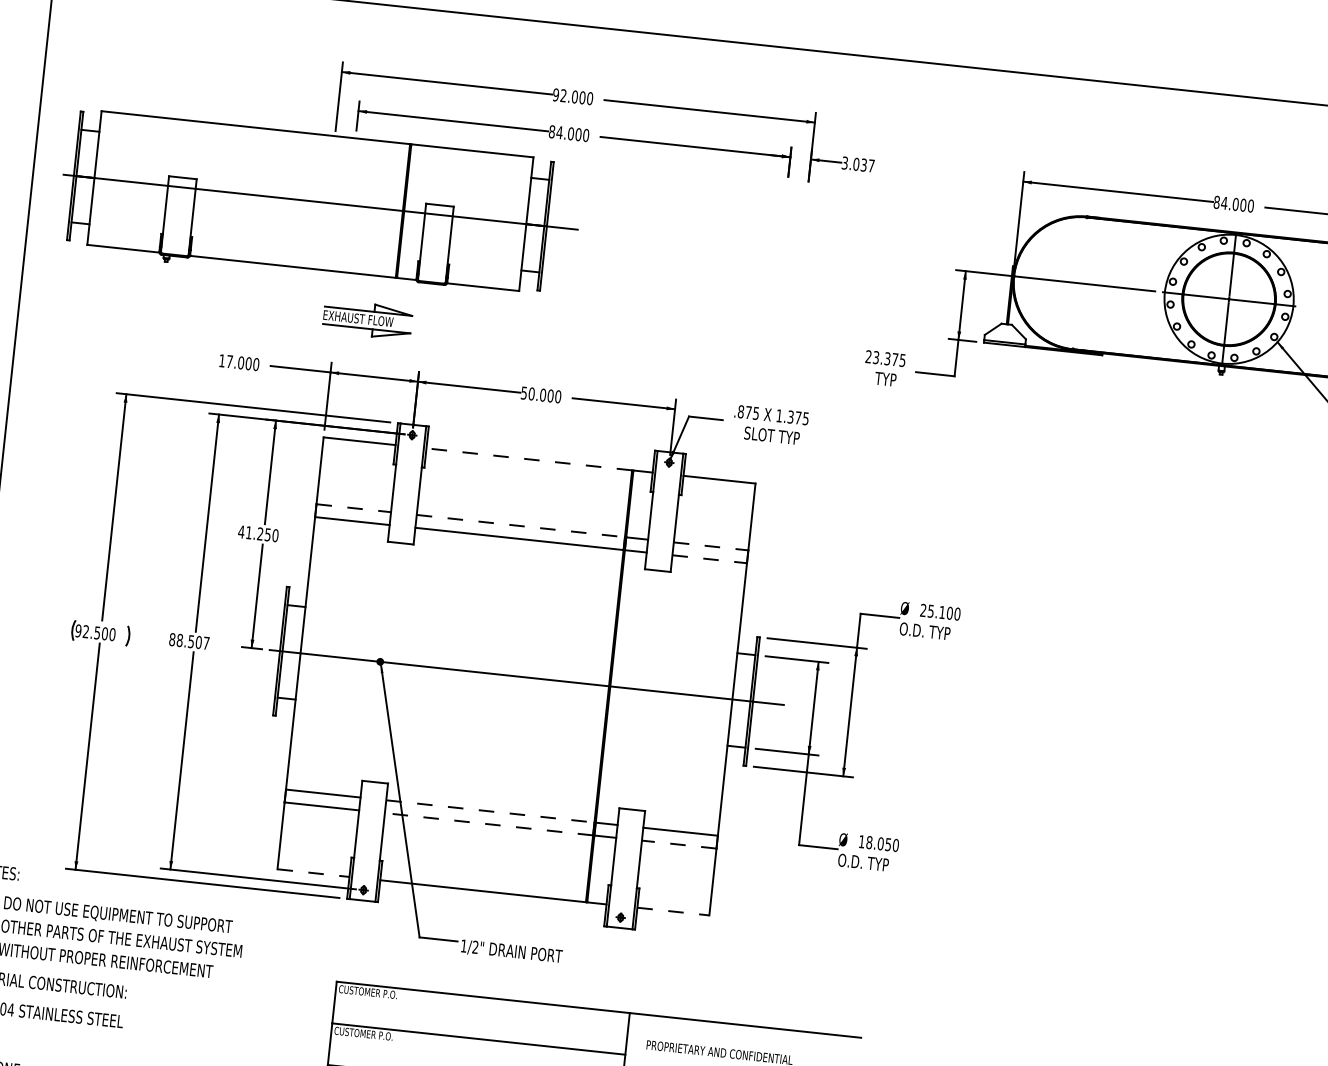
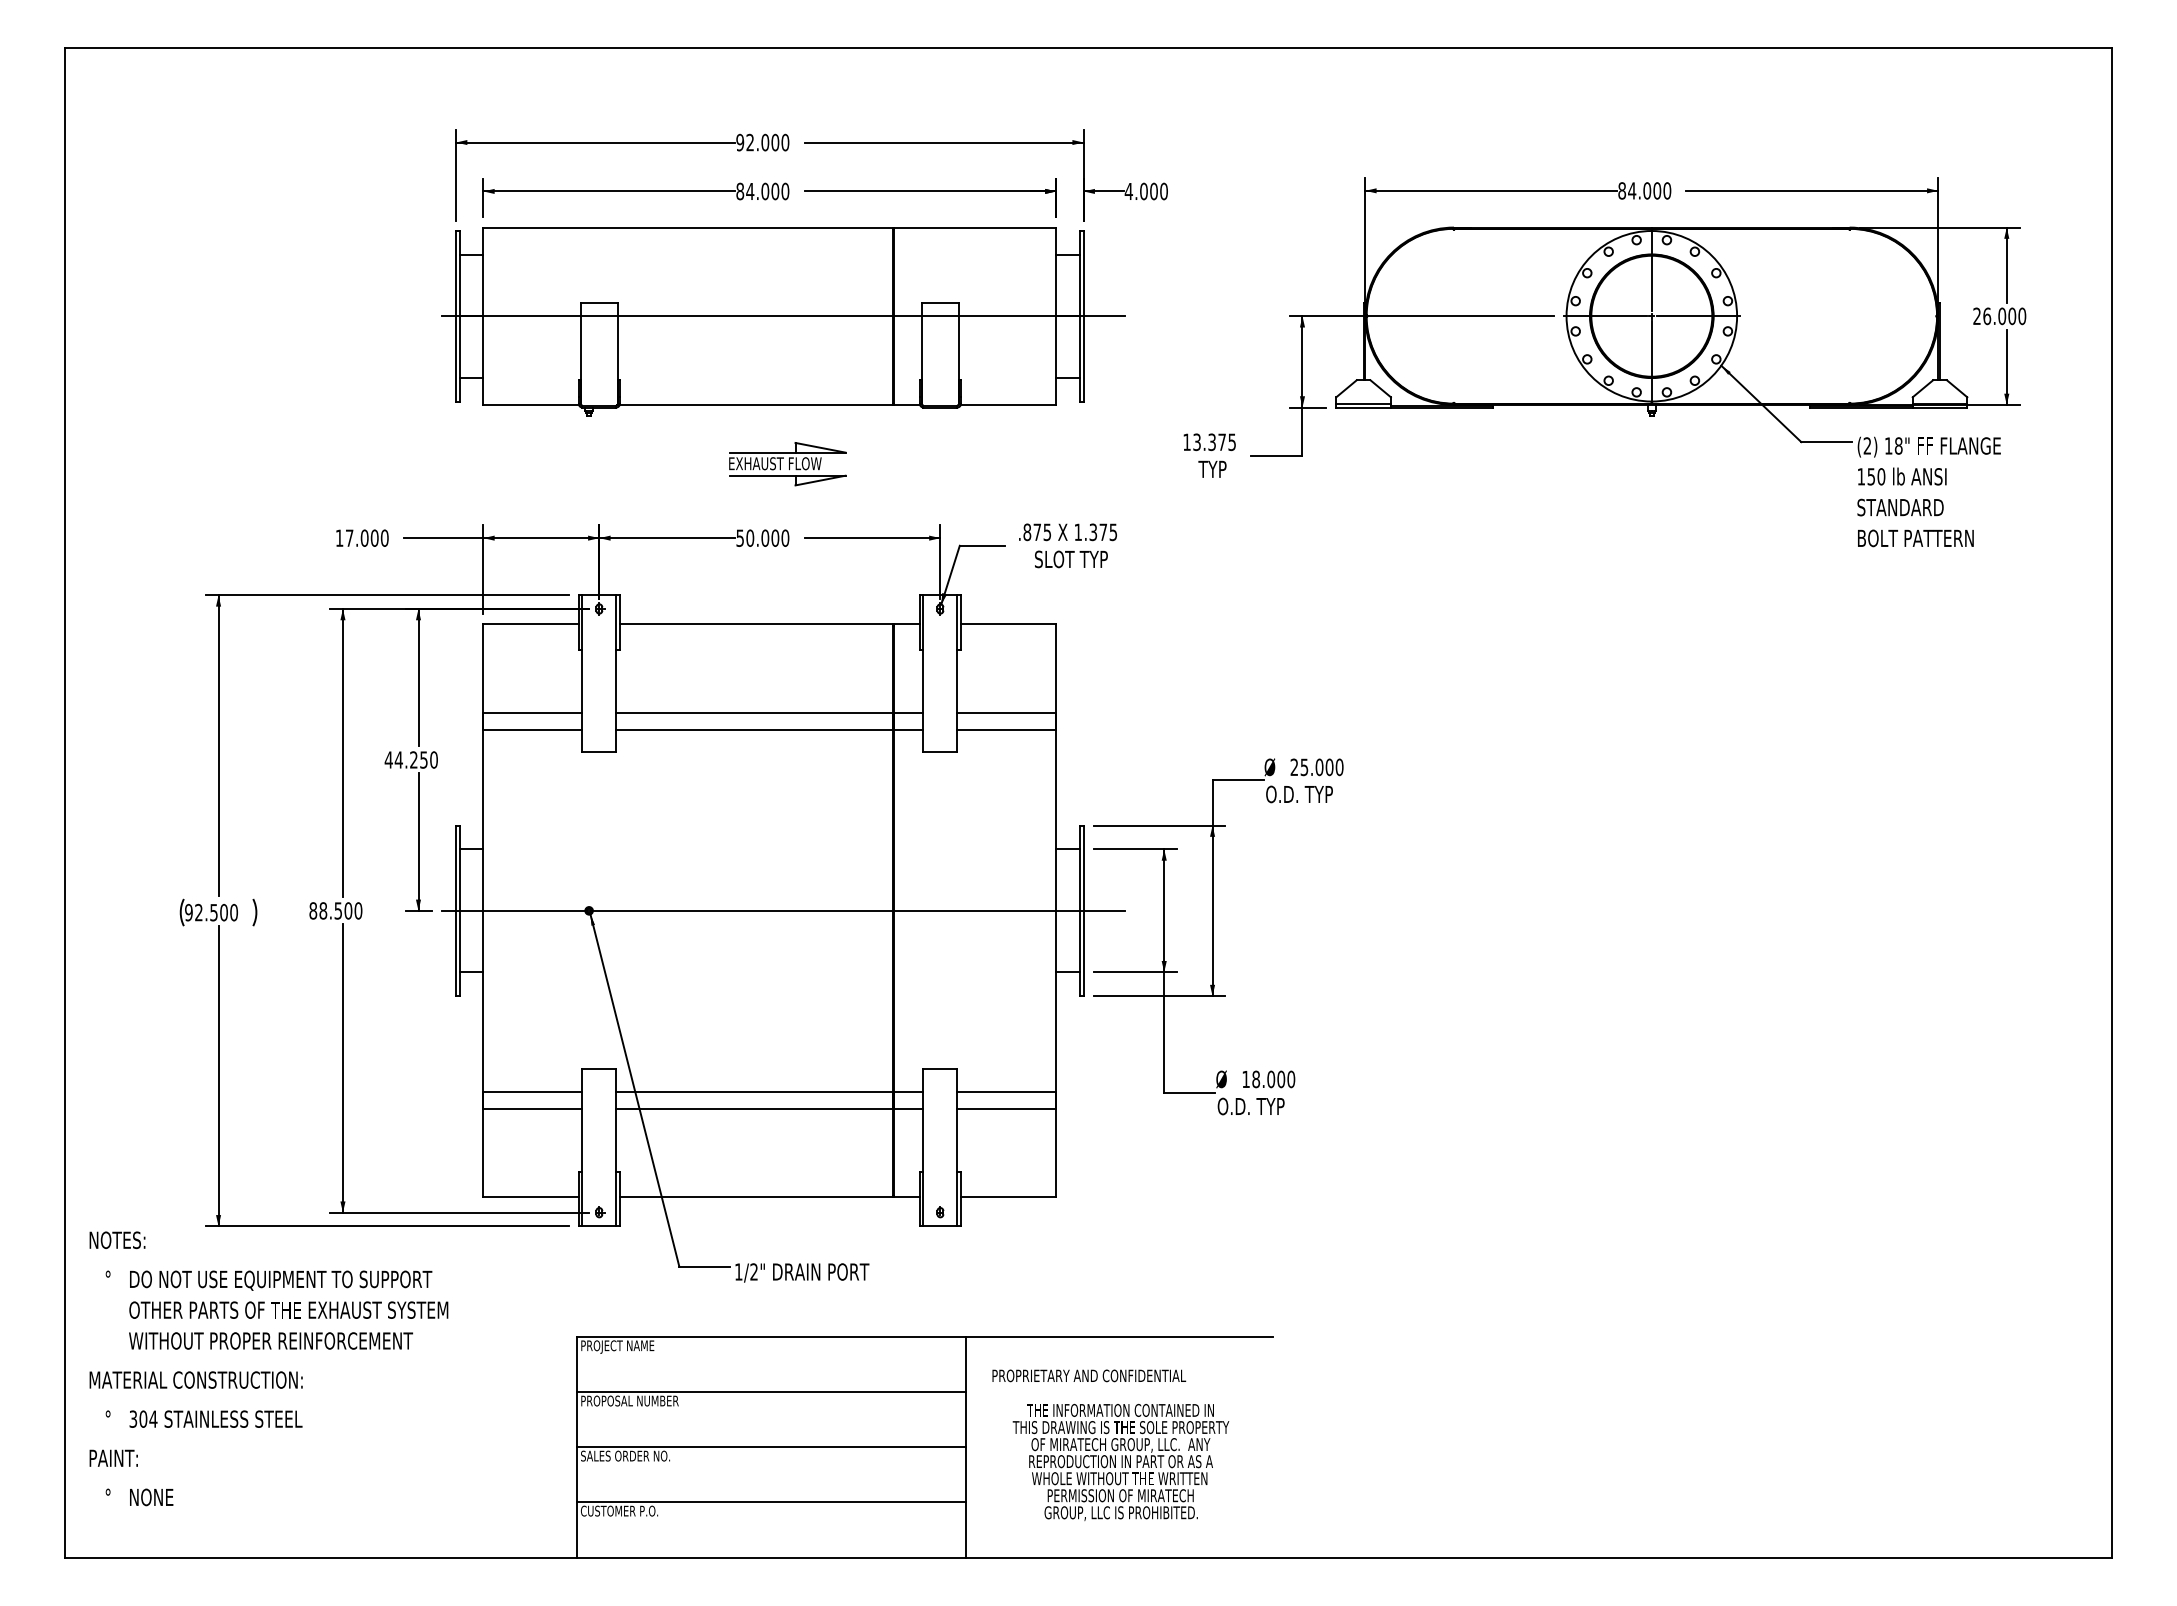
text: (857, 164) -> (1145, 191), 3.037 -> 4.000
part: (320, 206) -> (783, 321), moved
part: (367, 320) -> (787, 464), moved
text: (868, 356) -> (1186, 441), 23.375 -> 13.375
line: (528, 459) -> (755, 624), dashed -> solid
line: (354, 508) -> (533, 713), dashed -> solid
line: (521, 526) -> (755, 713), dashed -> solid
text: (248, 532) -> (398, 759), 41.250 -> 44.250
line: (711, 546) -> (1007, 713), dashed -> solid
line: (710, 559) -> (1007, 730), dashed -> solid
text: (942, 612) -> (1319, 767), 25.100 -> 25.000
text: (206, 643) -> (358, 910), 88.507 -> 88.500
line: (491, 811) -> (755, 1091), dashed -> solid
line: (488, 824) -> (754, 1108), dashed -> solid
line: (678, 844) -> (1006, 1108), dashed -> solid
text: (888, 844) -> (1281, 1079), 18.050 -> 18.000
line: (313, 873) -> (531, 1197), dashed -> solid
line: (673, 911) -> (1008, 1197), dashed -> solid
text: (368, 992) -> (619, 1346), CUSTOMER P.O. -> PROJECT NAME
text: (371, 1034) -> (629, 1400), CUSTOMER P.O. -> PROPOSAL NUMBER

